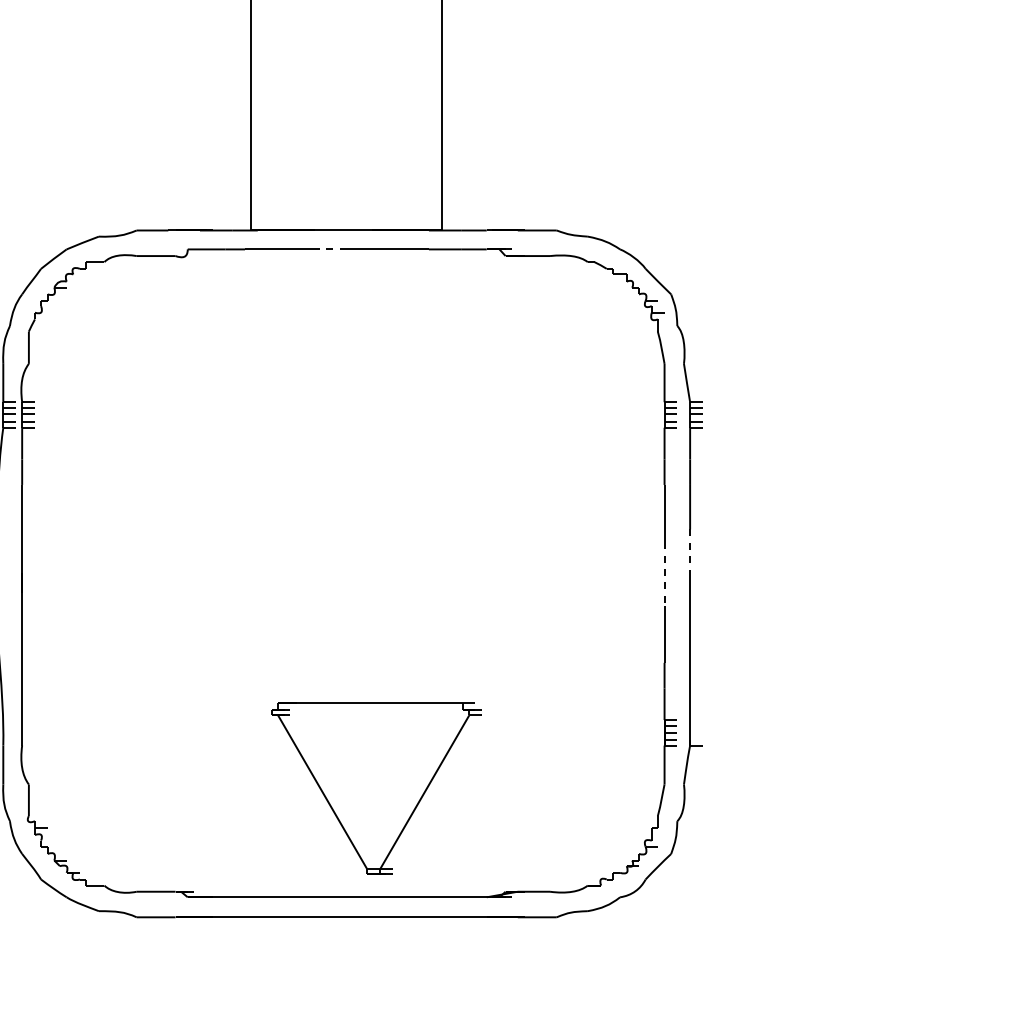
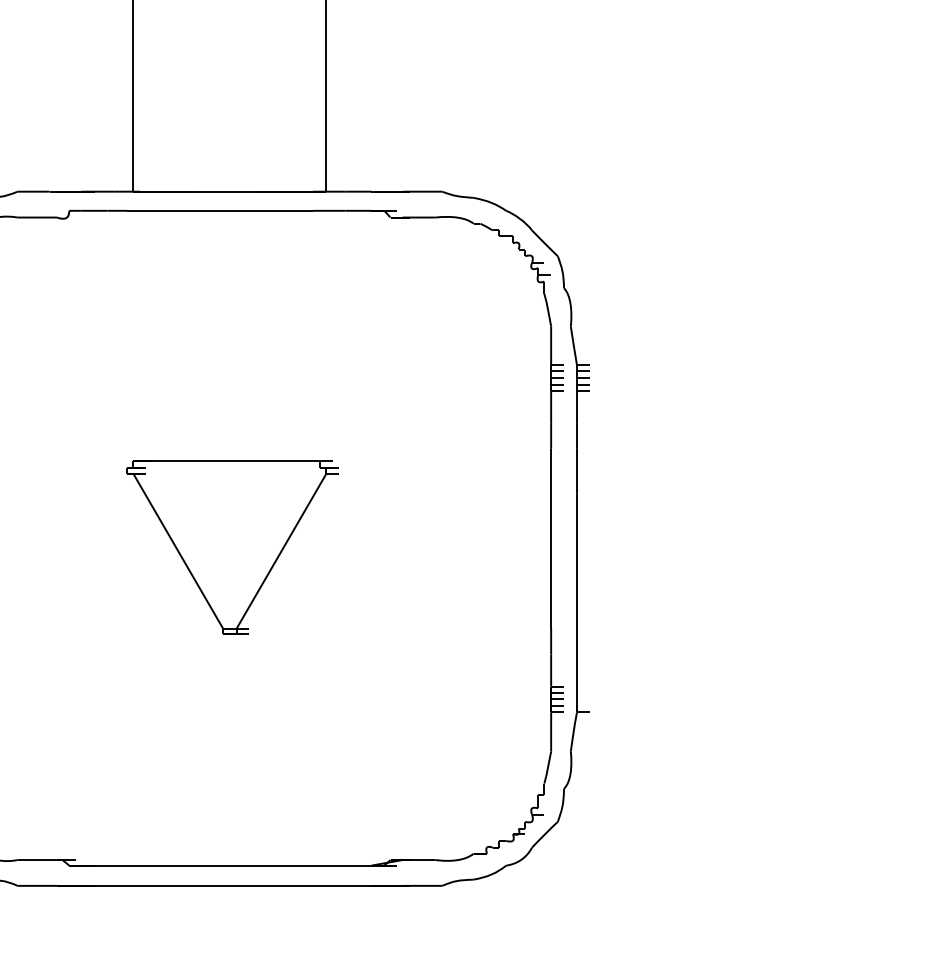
line: (330, 249) -> (213, 210), dashed -> solid
line: (690, 551) -> (577, 516), dashed -> solid
line: (664, 573) -> (551, 538), dashed -> solid
part: (376, 788) -> (232, 547), moved

